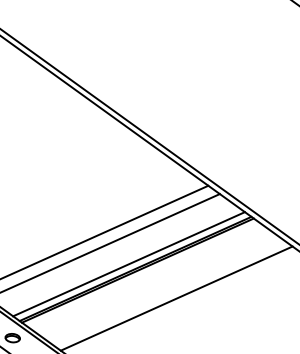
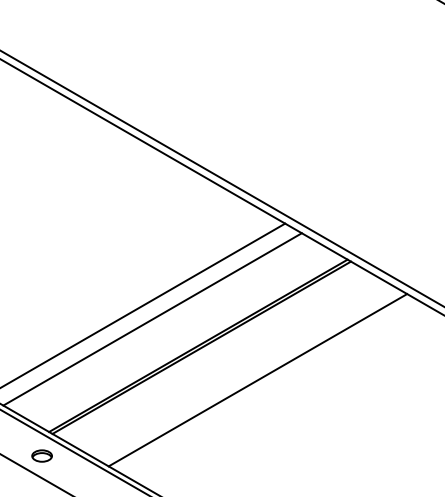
line: (128, 264) -> (188, 340), removed

